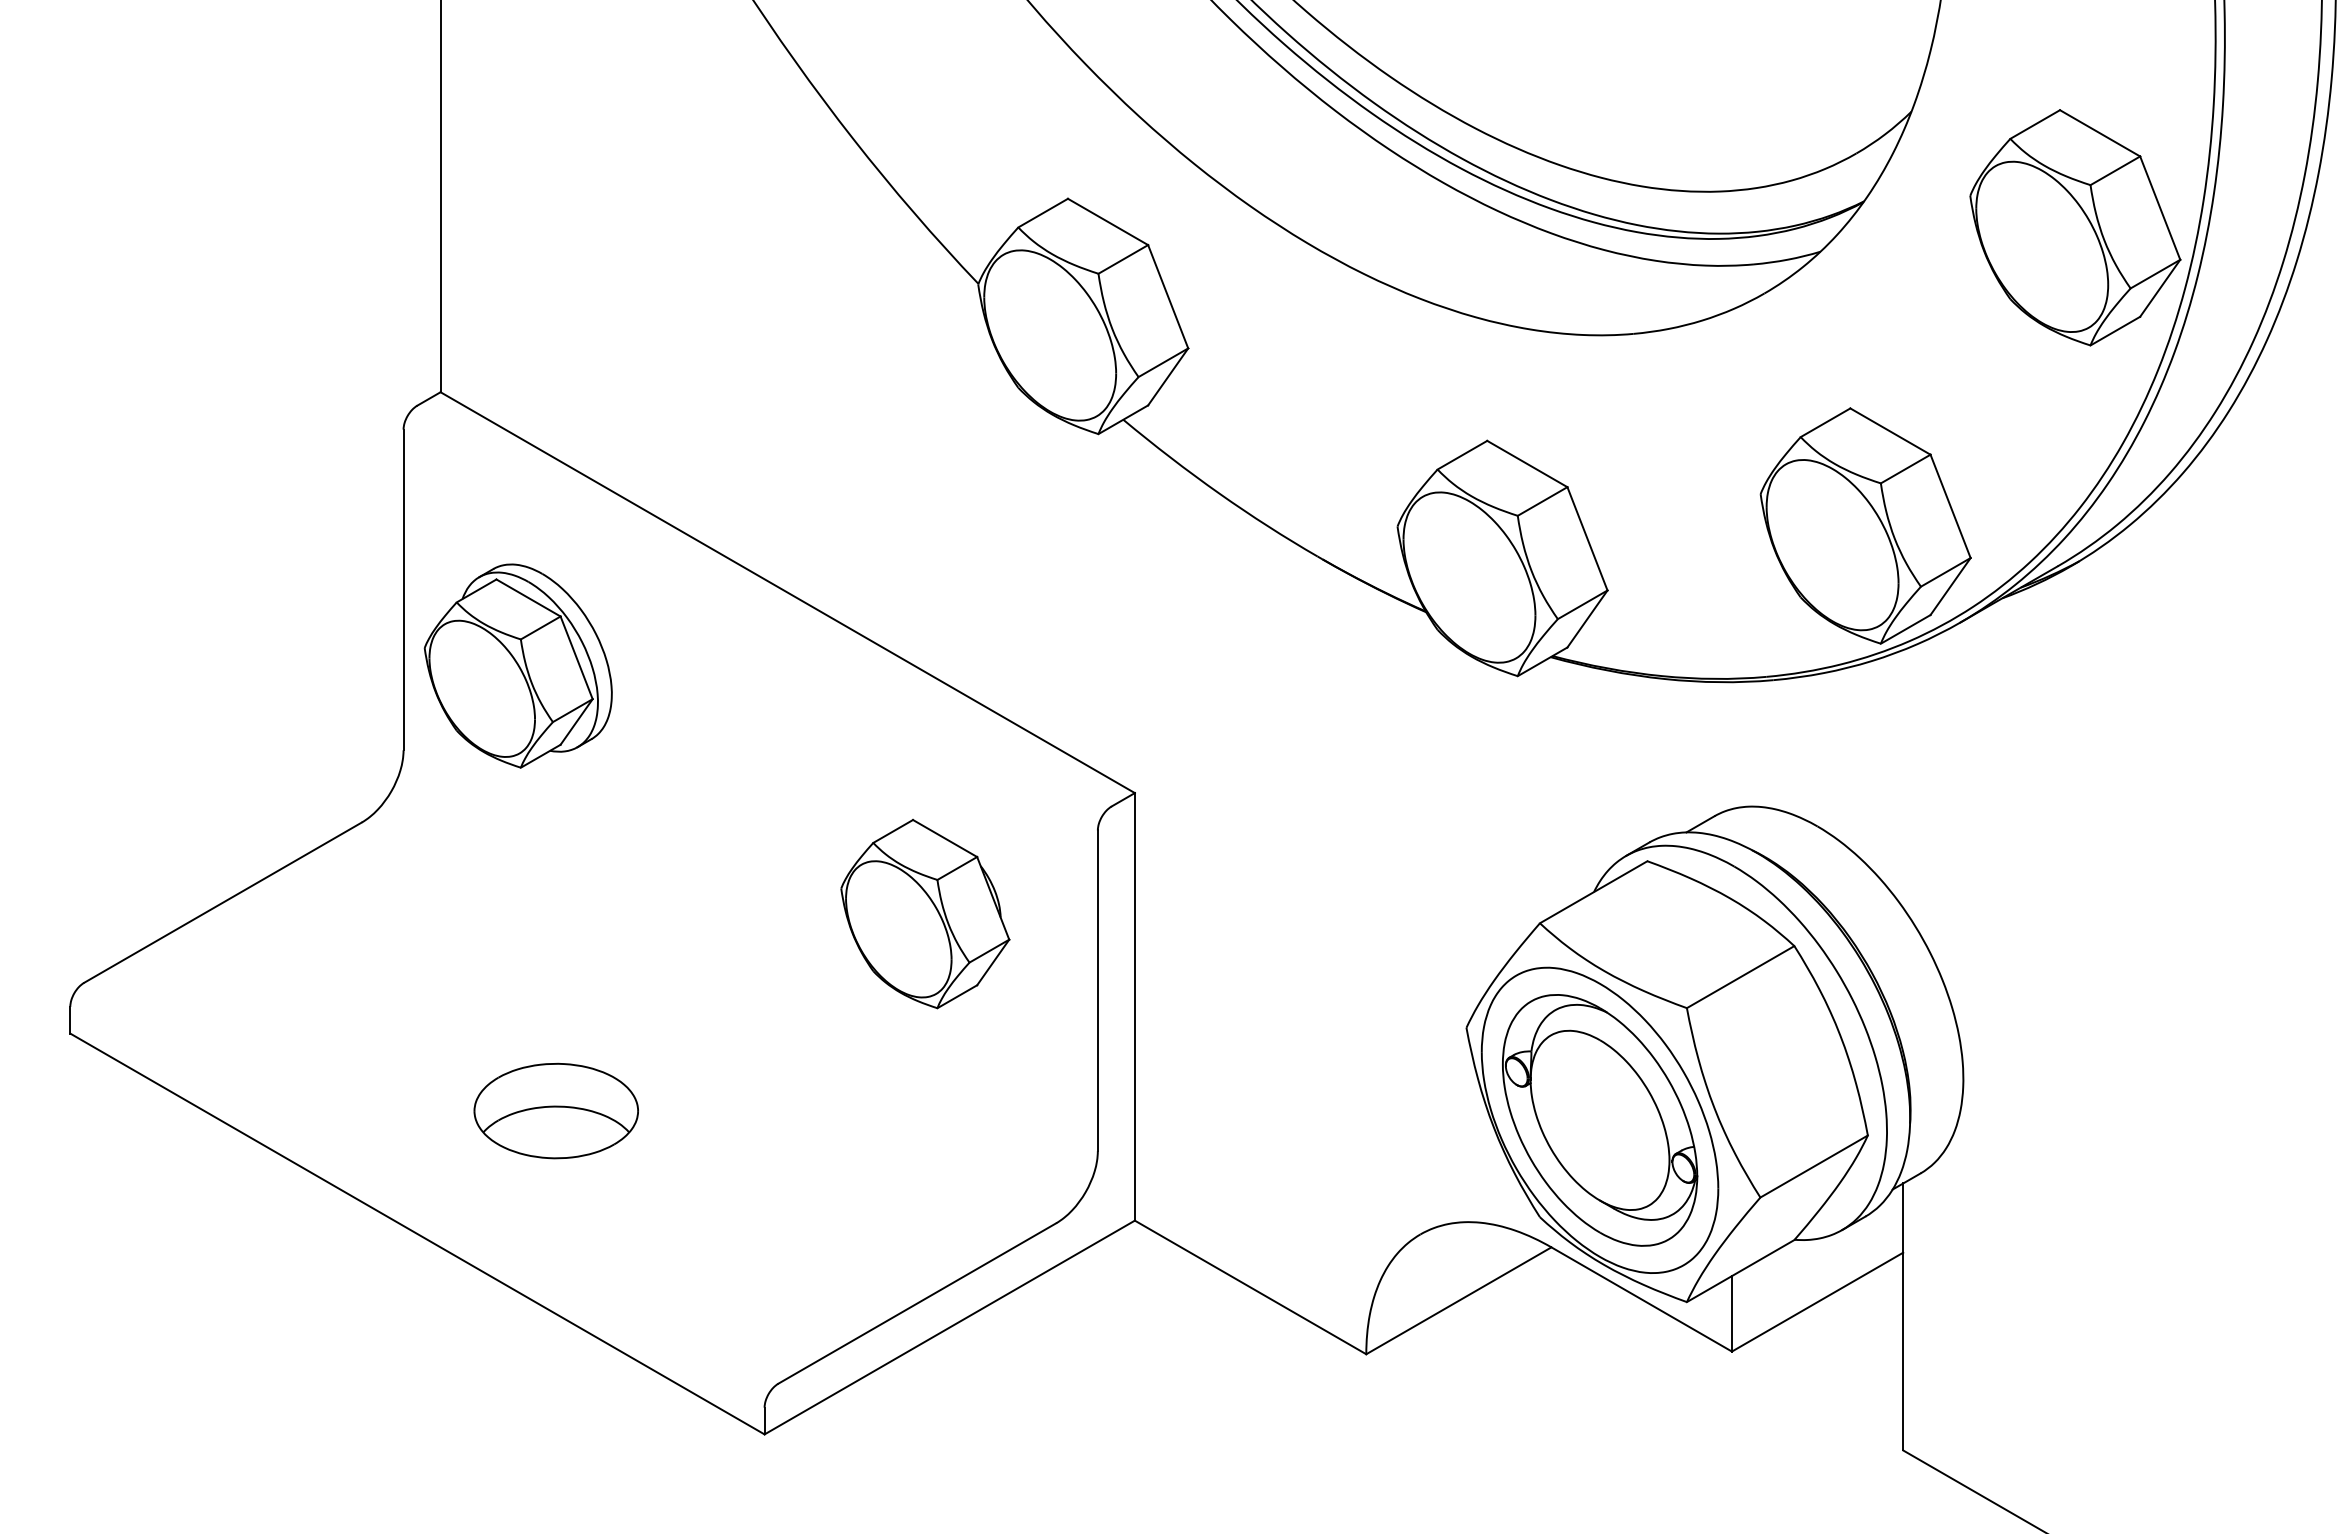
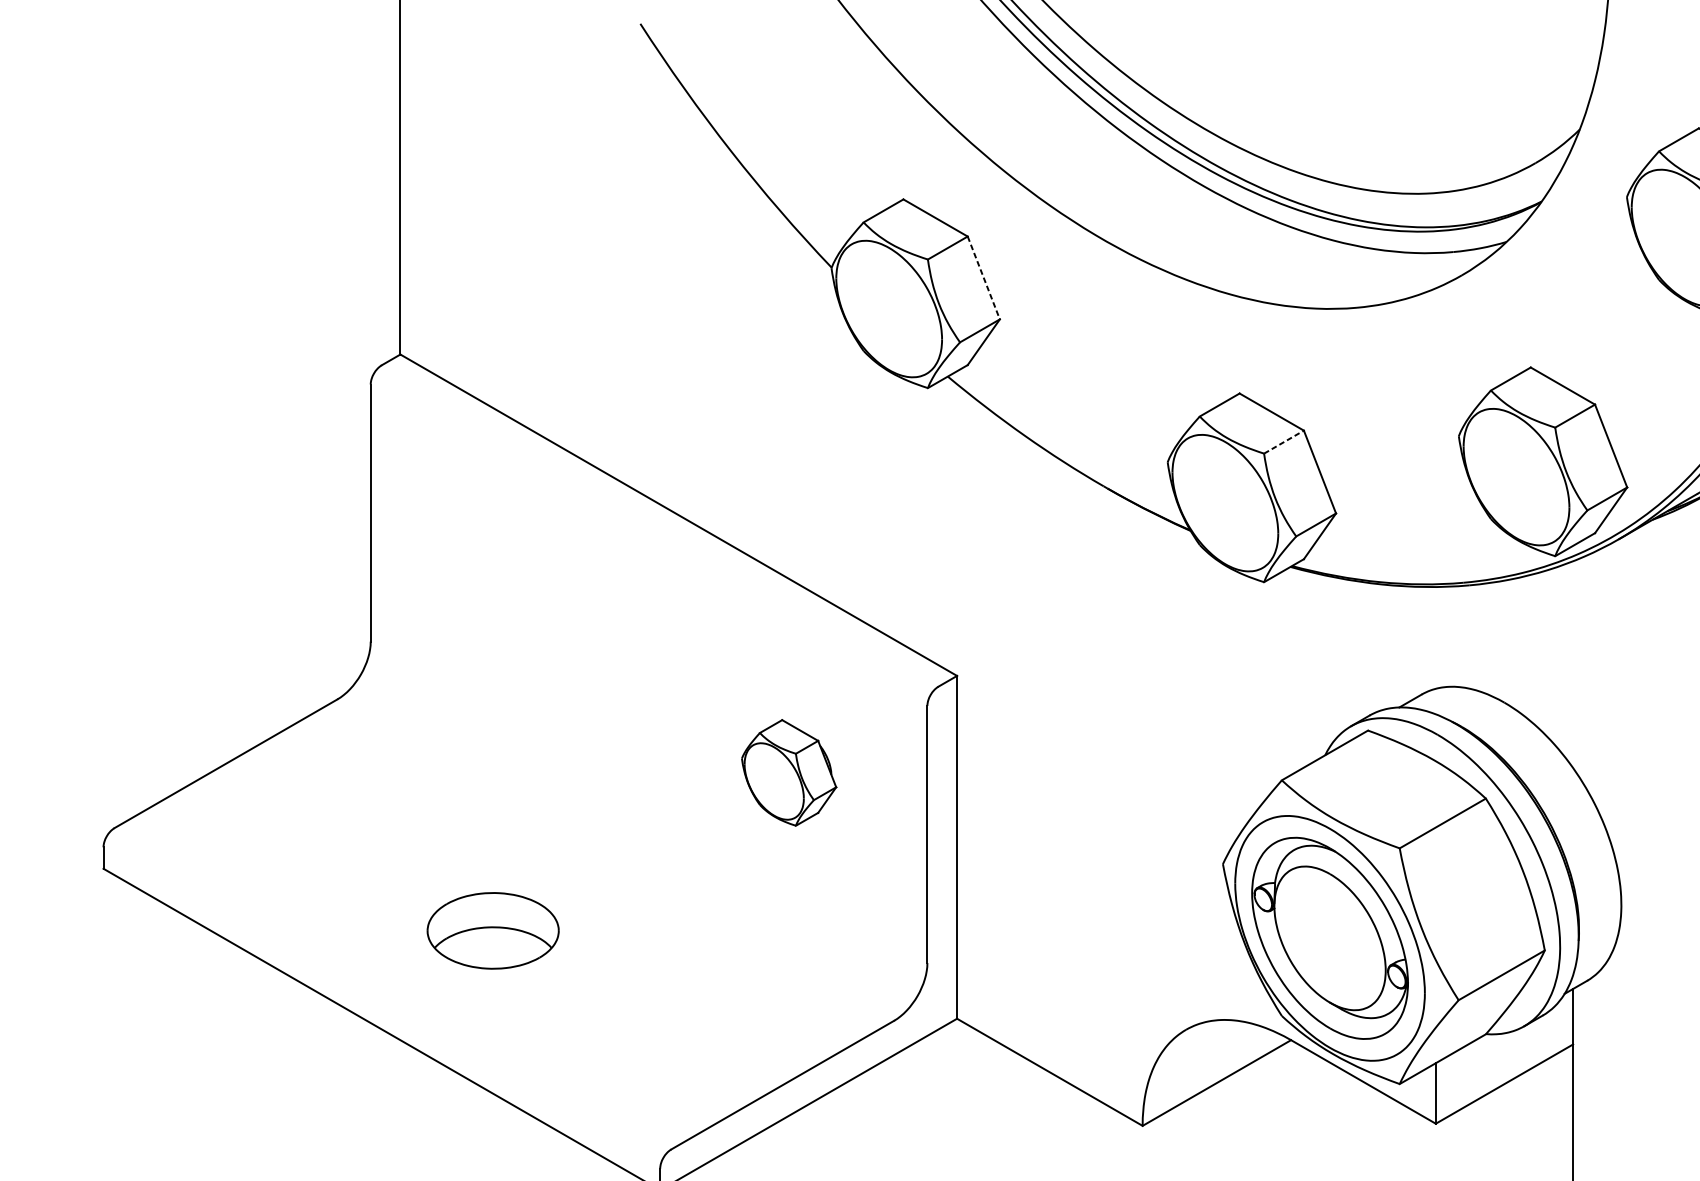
line: (1168, 297) -> (984, 278), solid -> dashed
line: (1542, 501) -> (1283, 442), solid -> dashed
part: (517, 665) -> (462, 573), removed
part: (925, 913) -> (789, 772), size x0.7

